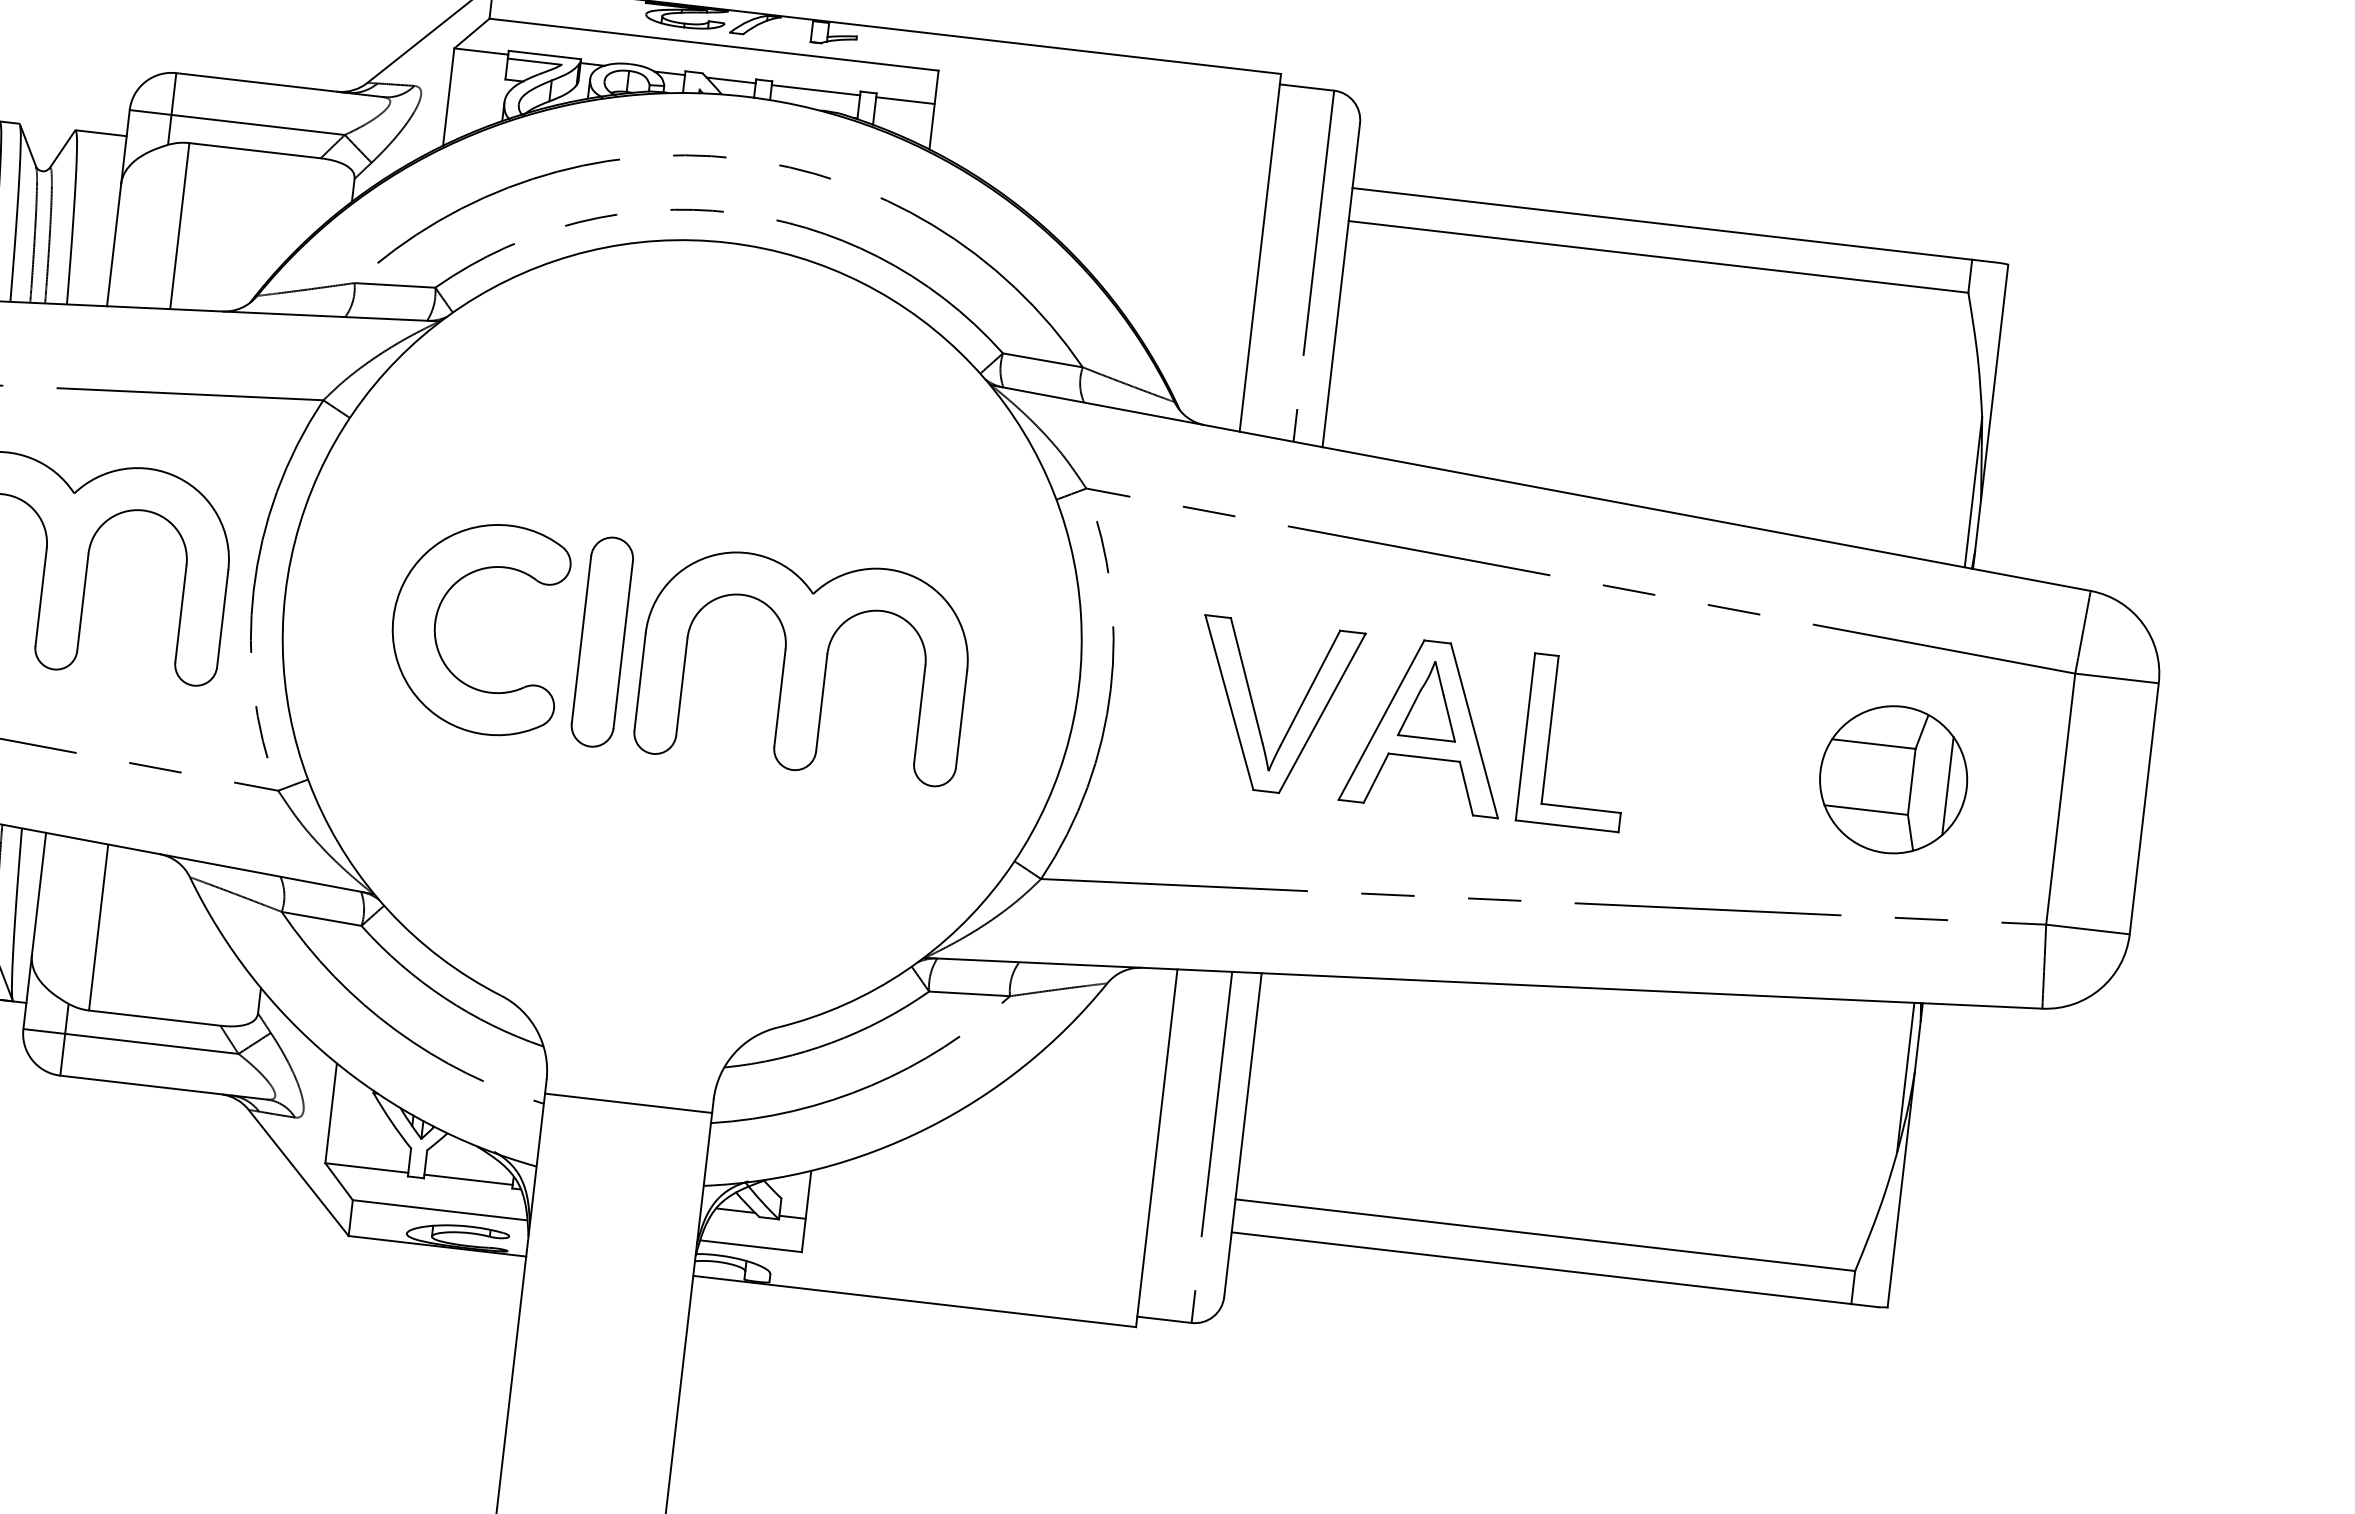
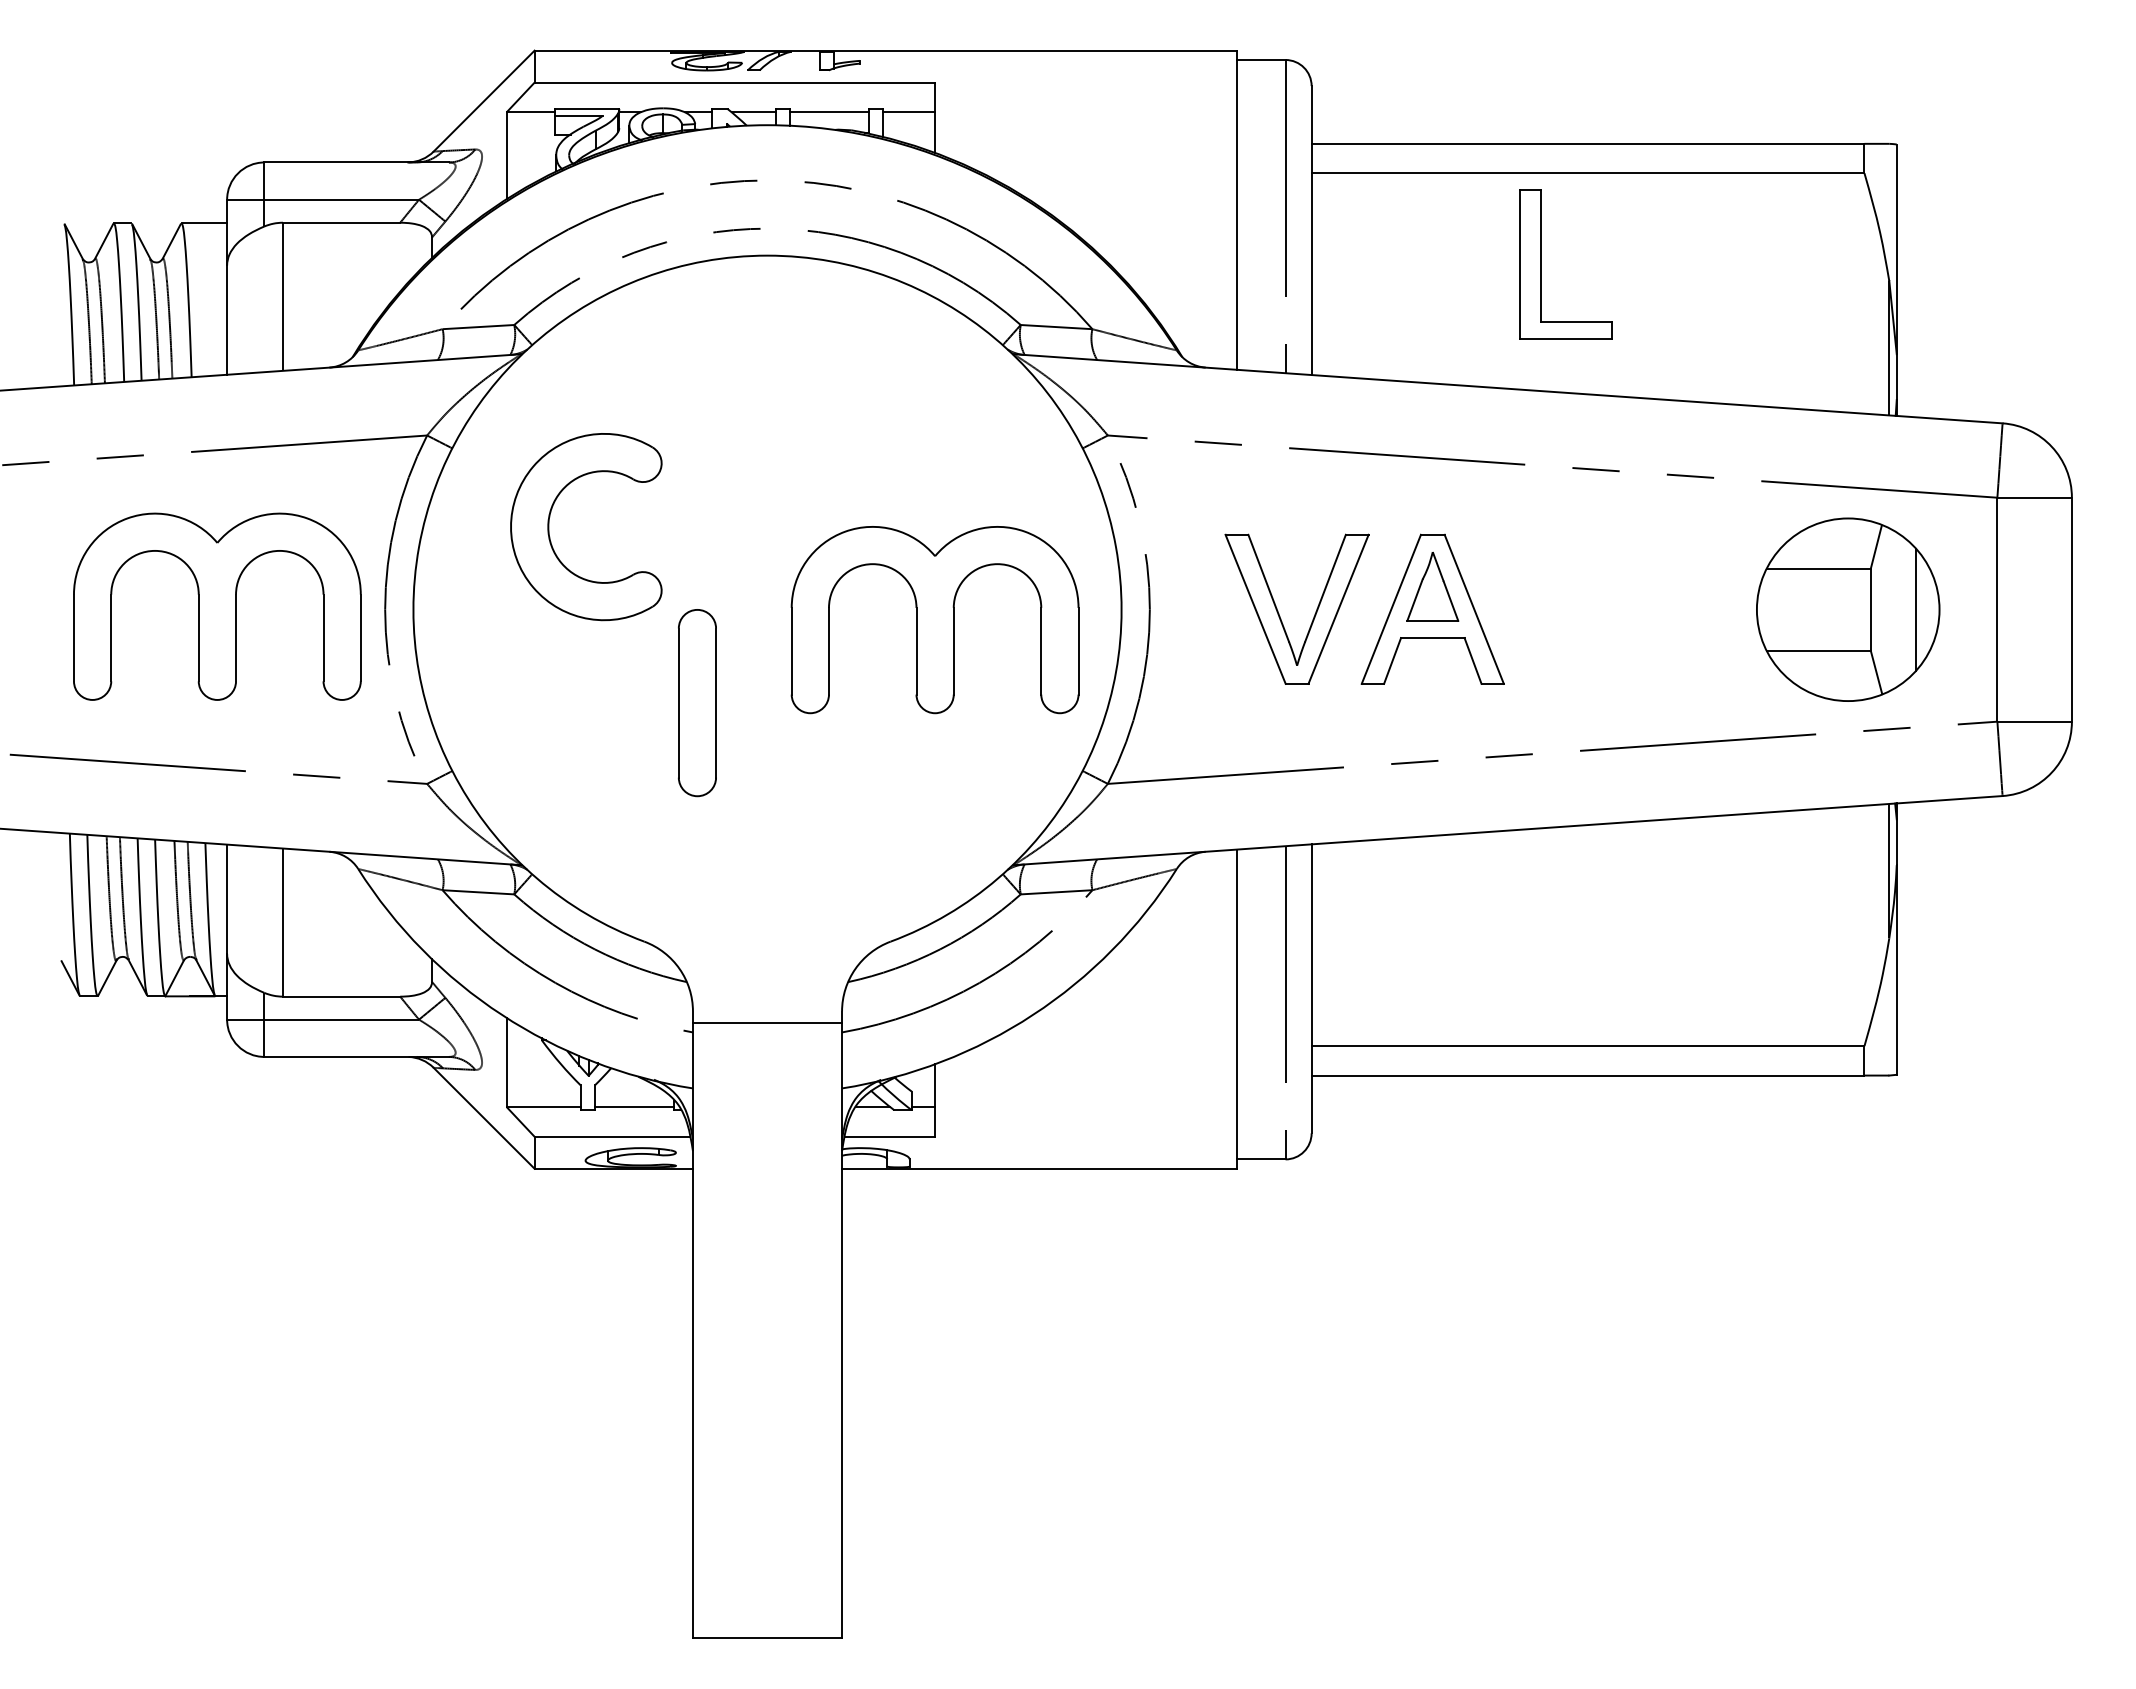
part: (436, 623) -> (549, 527), moved
part: (602, 642) -> (697, 703), moved
part: (804, 666) -> (934, 620), moved
part: (1549, 739) -> (1541, 264), moved
part: (1893, 779) -> (1848, 609), size x1.4

